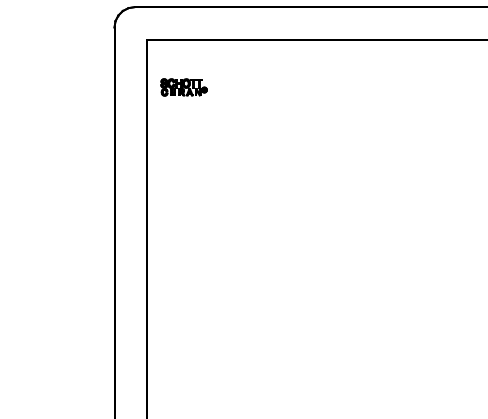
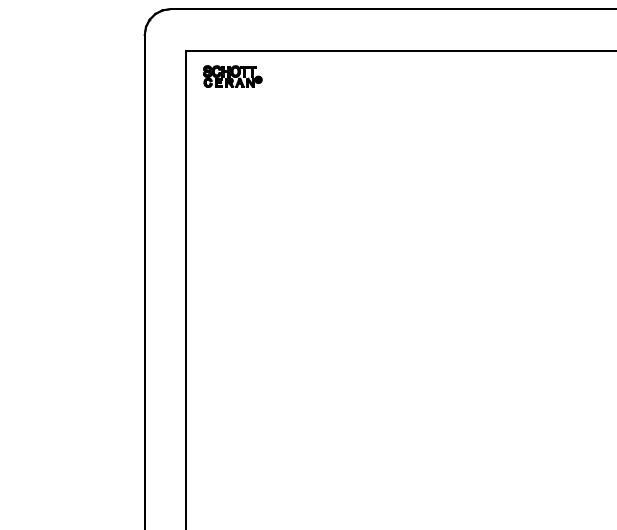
part: (183, 87) -> (232, 76), moved

